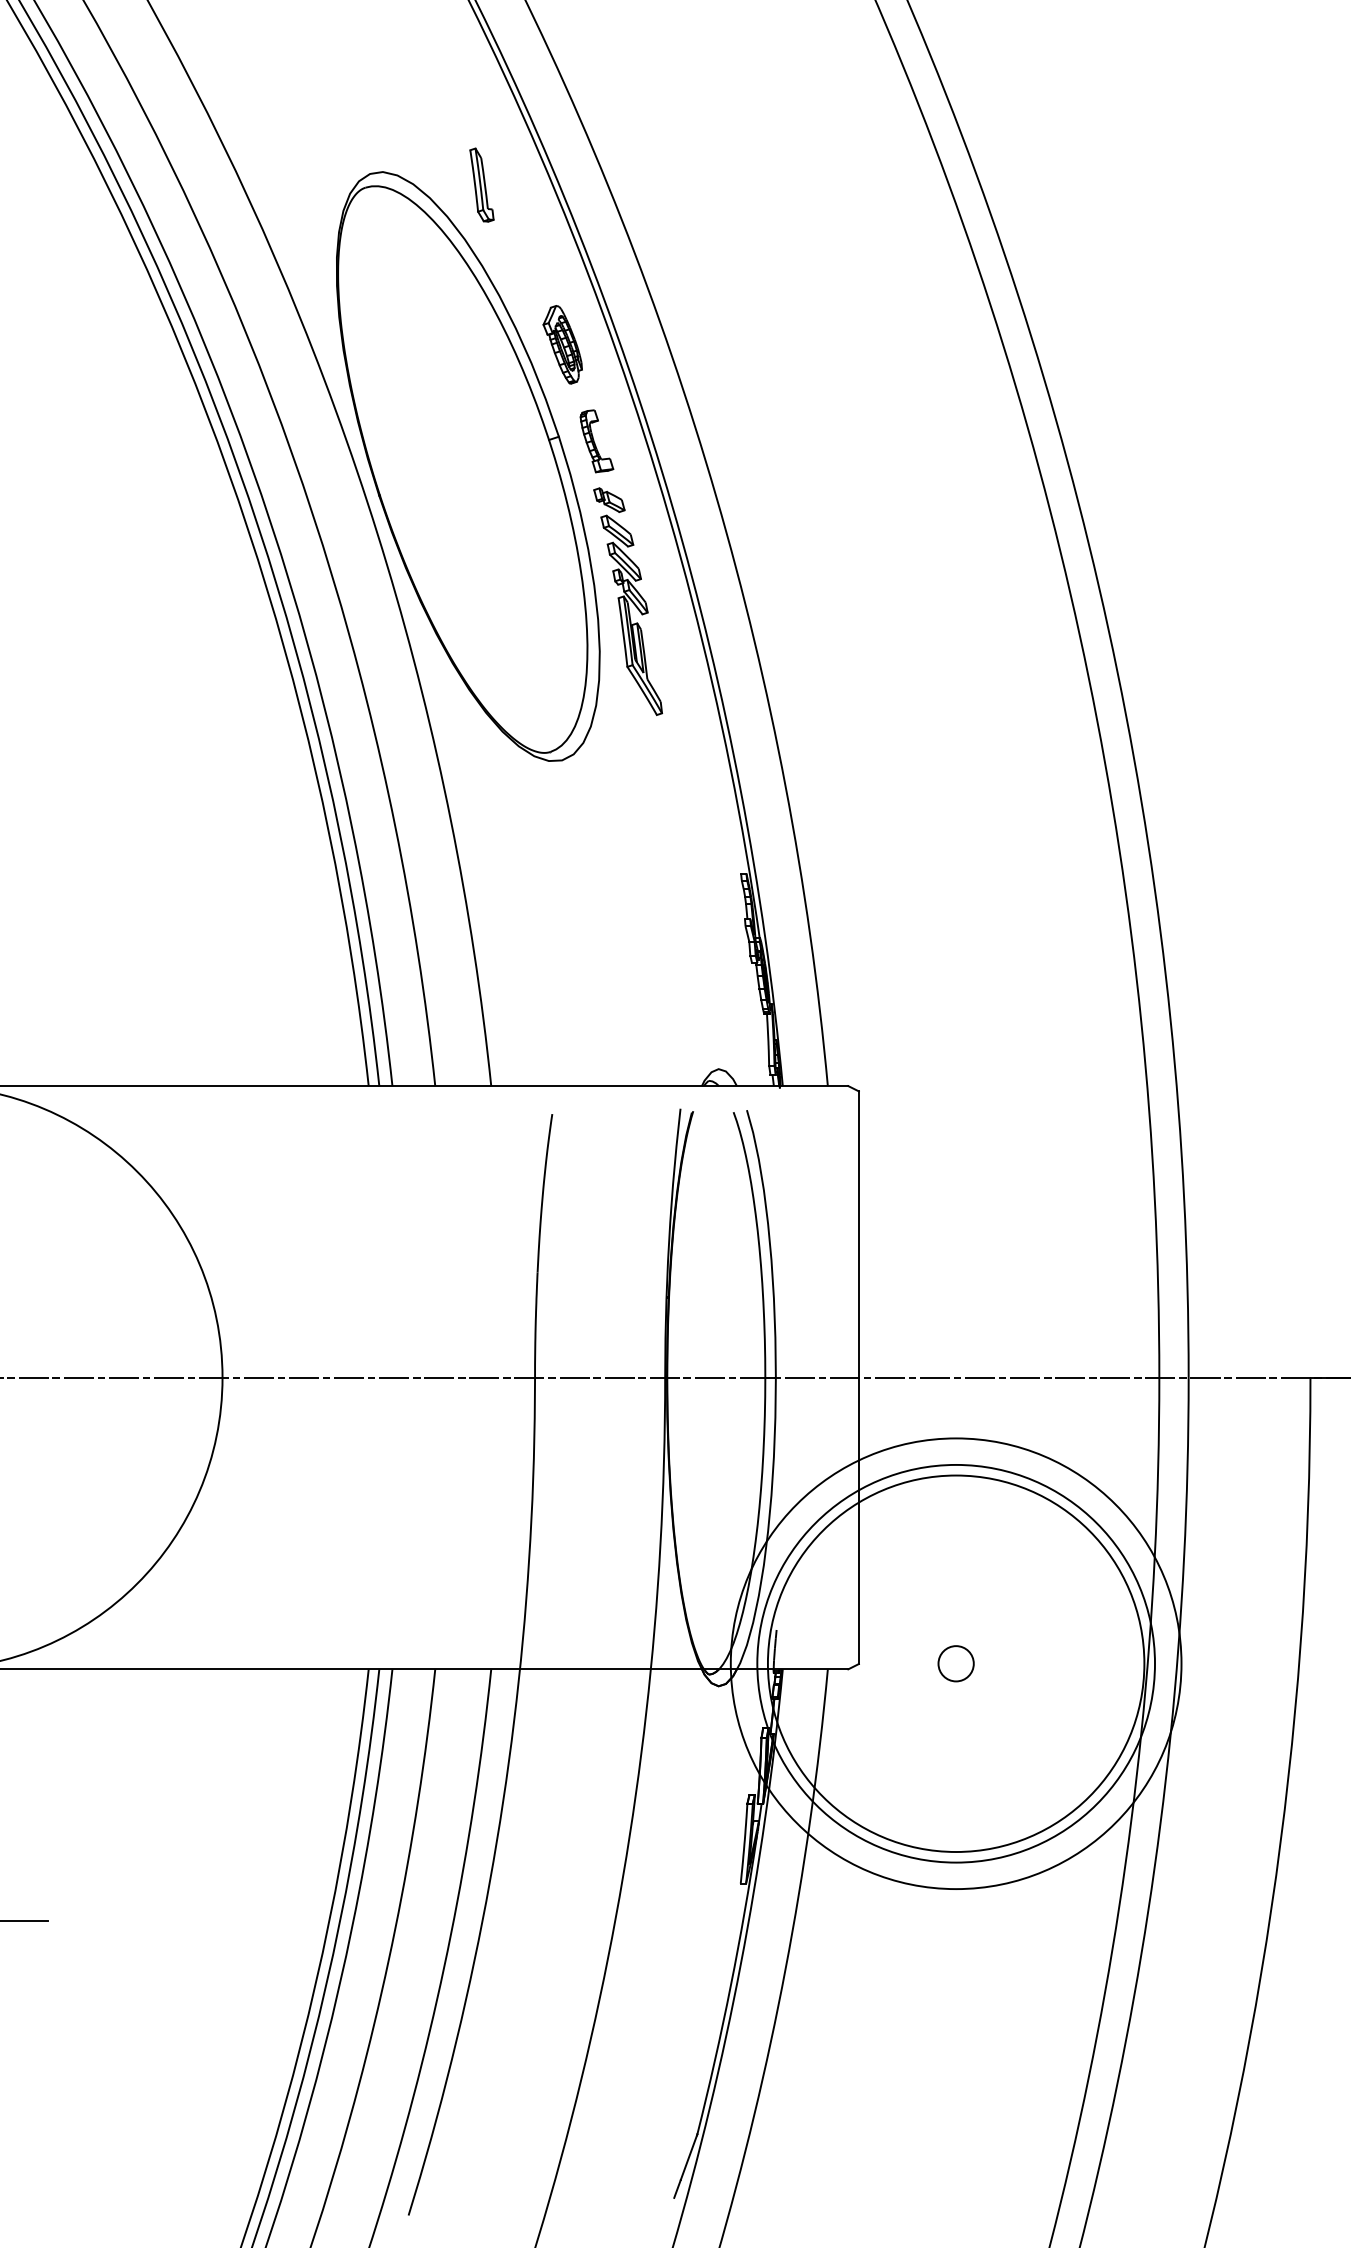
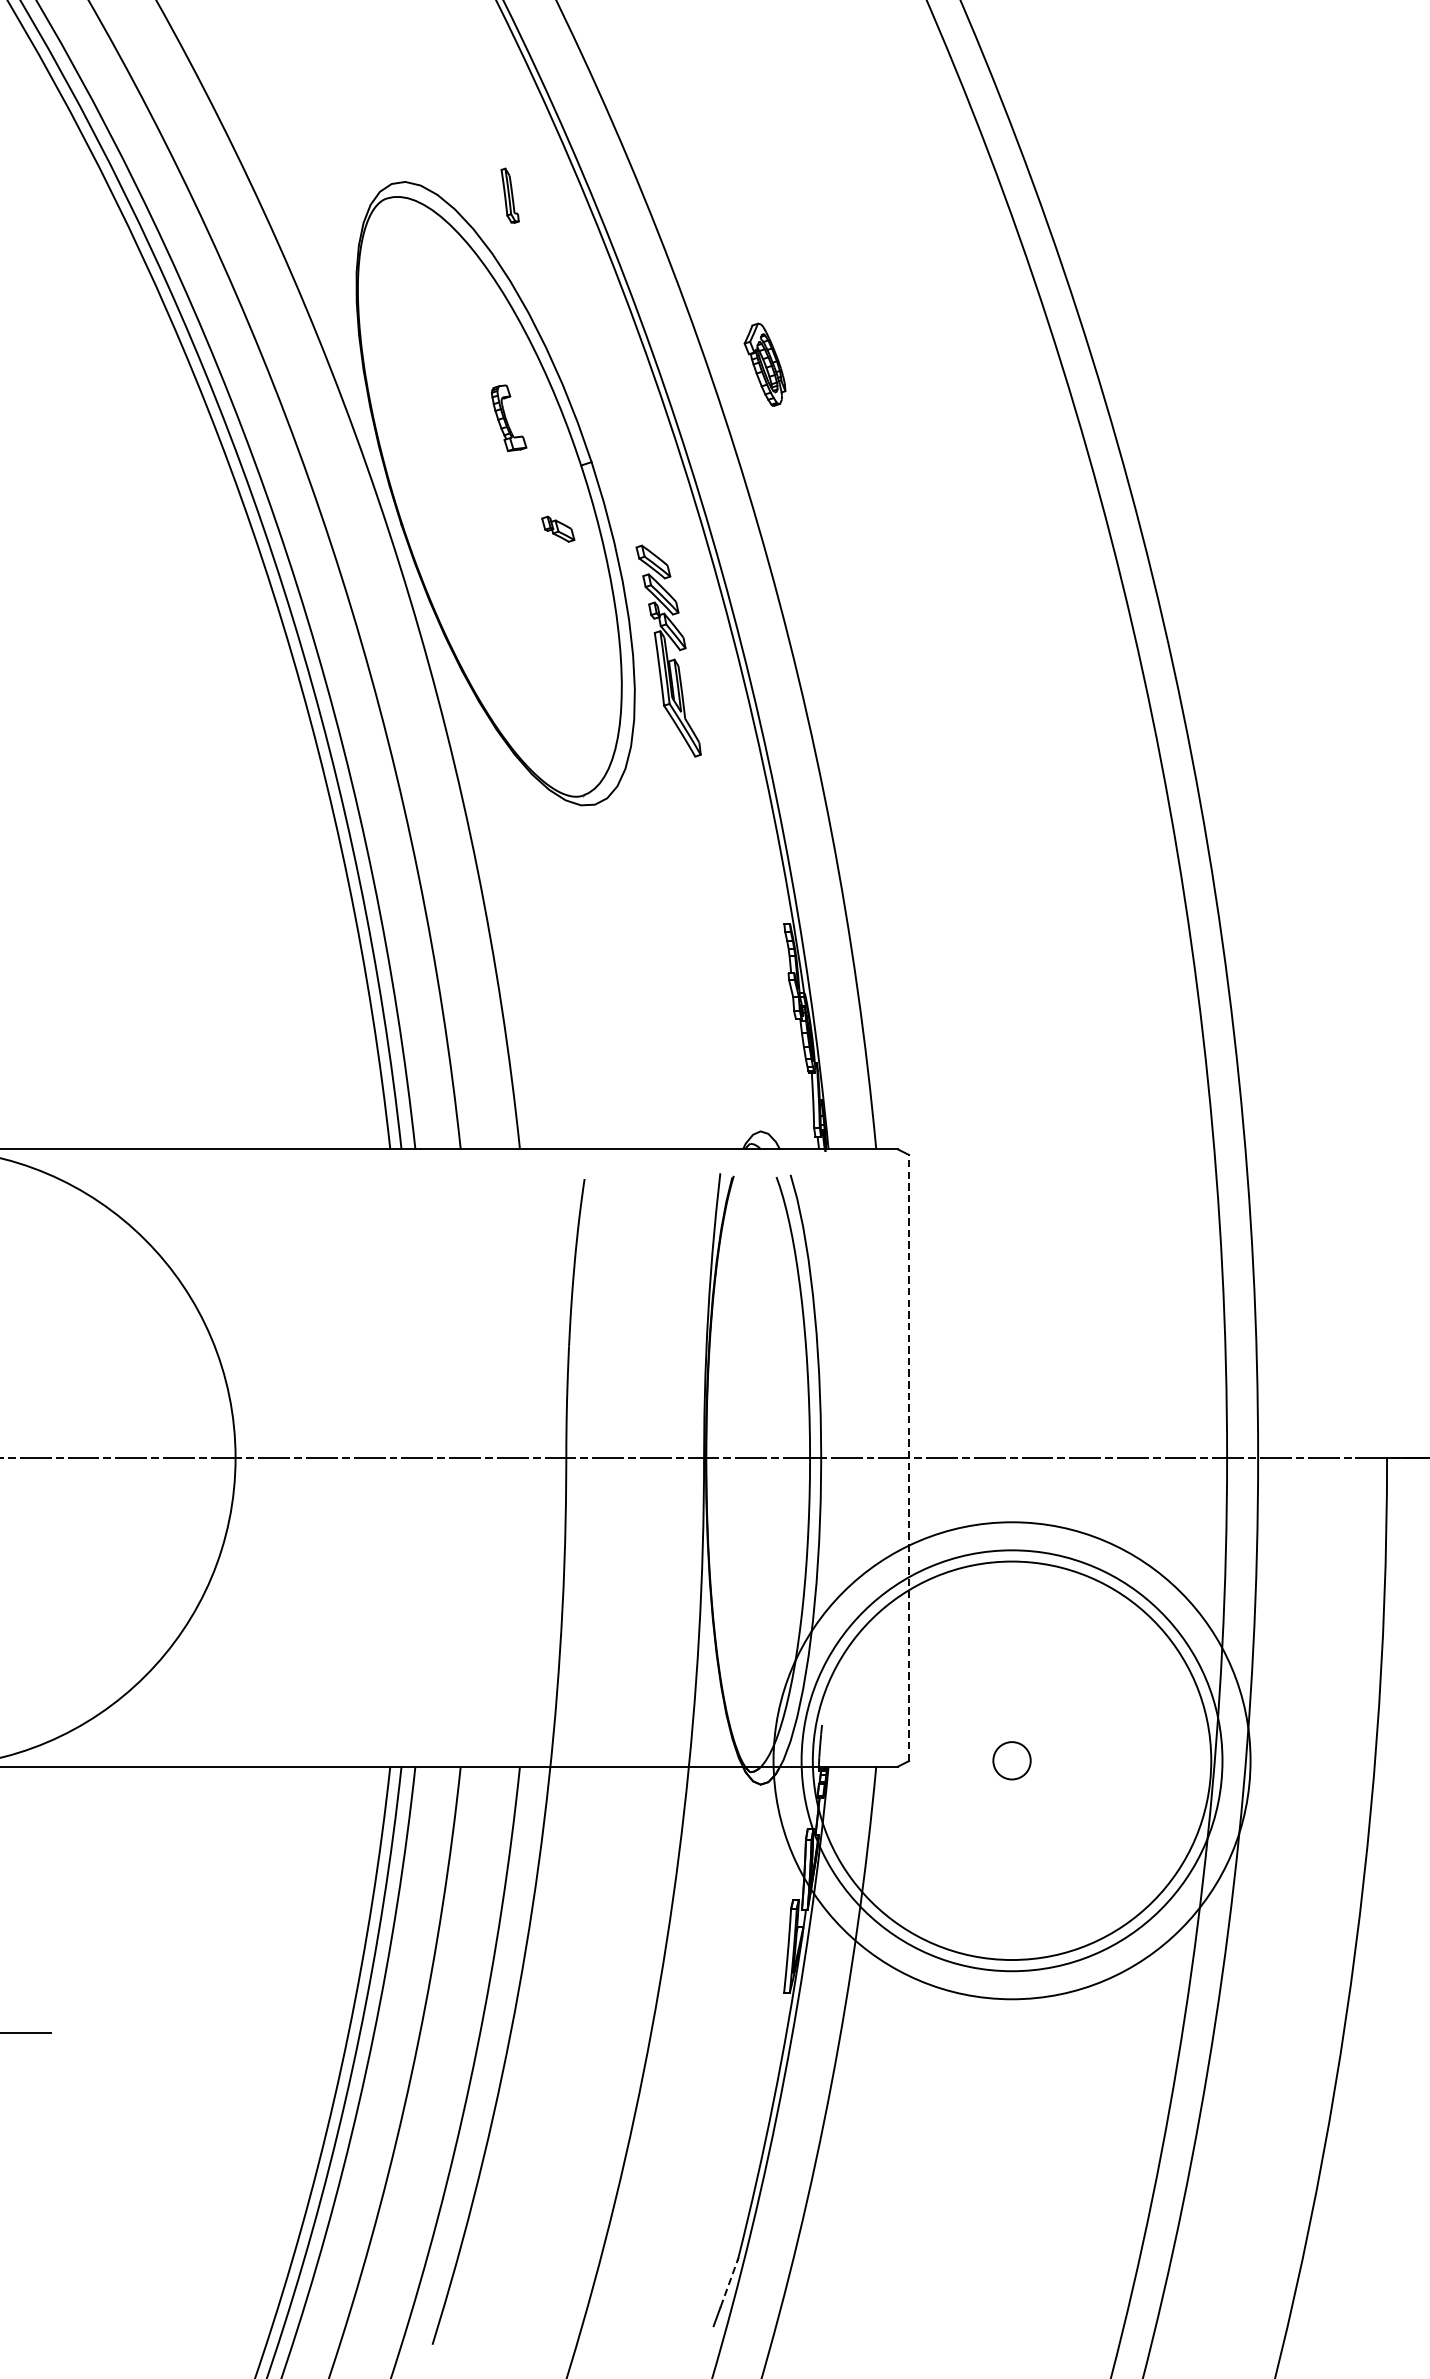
part: (481, 184) -> (509, 195), size x0.7
part: (562, 344) -> (764, 364), moved
part: (596, 441) -> (508, 418), moved
part: (609, 499) -> (558, 528), moved
line: (858, 1377) -> (908, 1457), solid -> dashed
line: (689, 2156) -> (729, 2282), solid -> dashed

